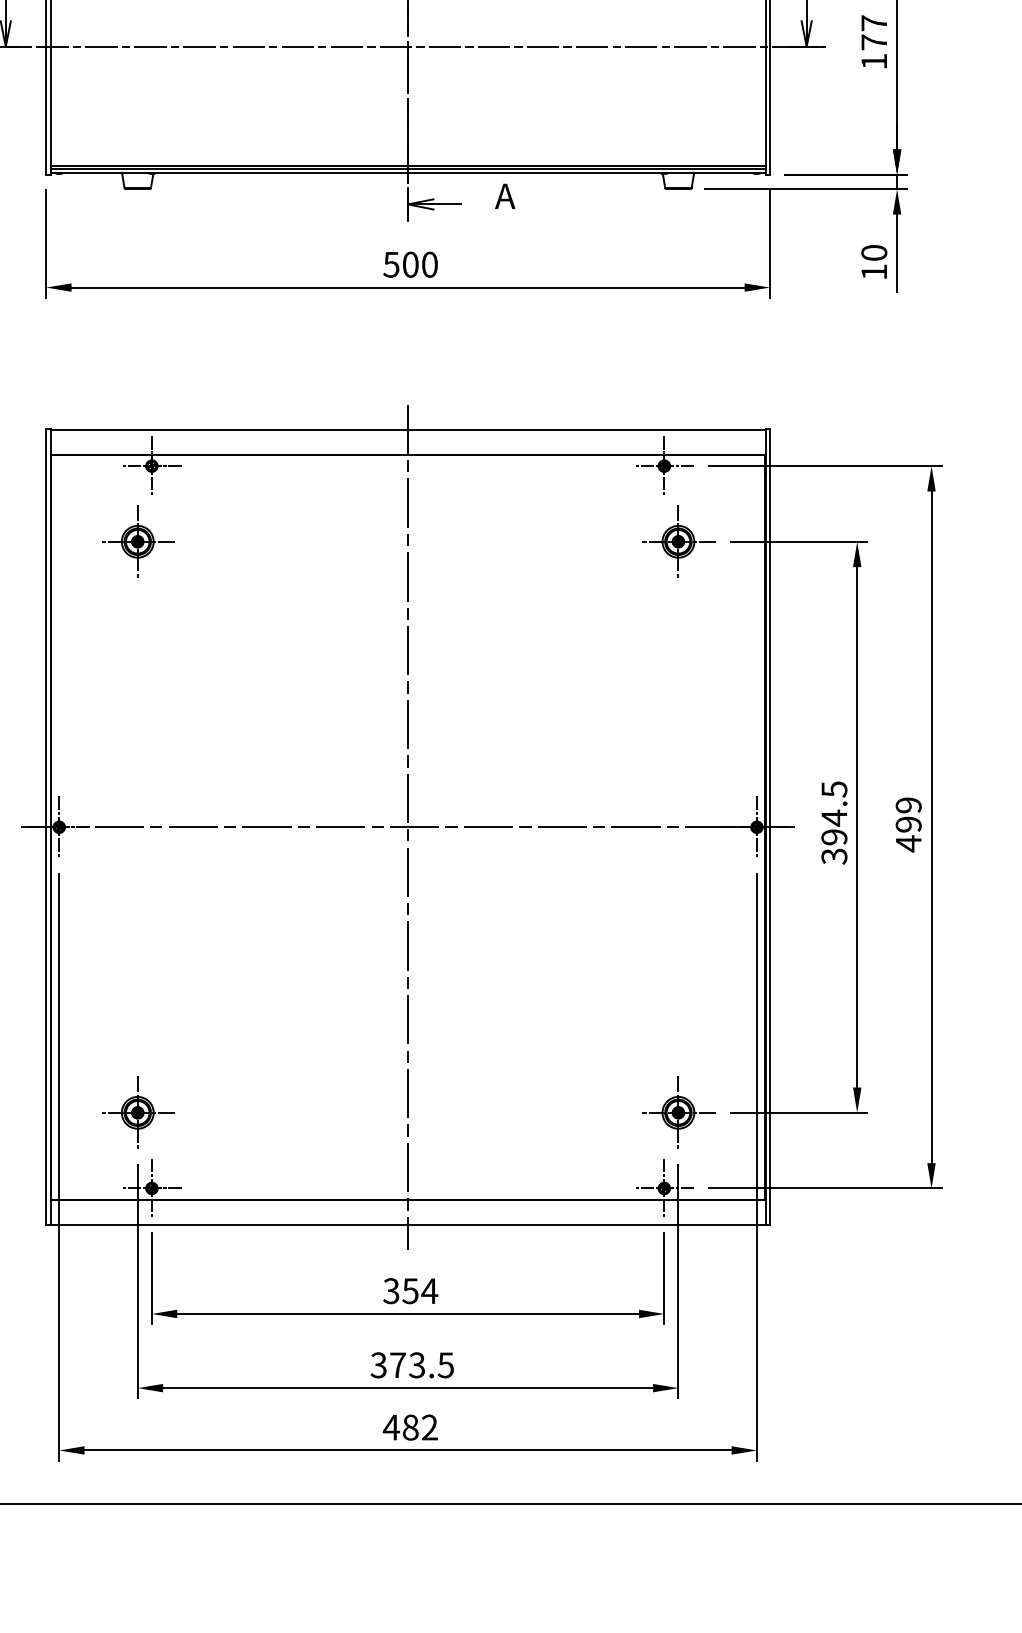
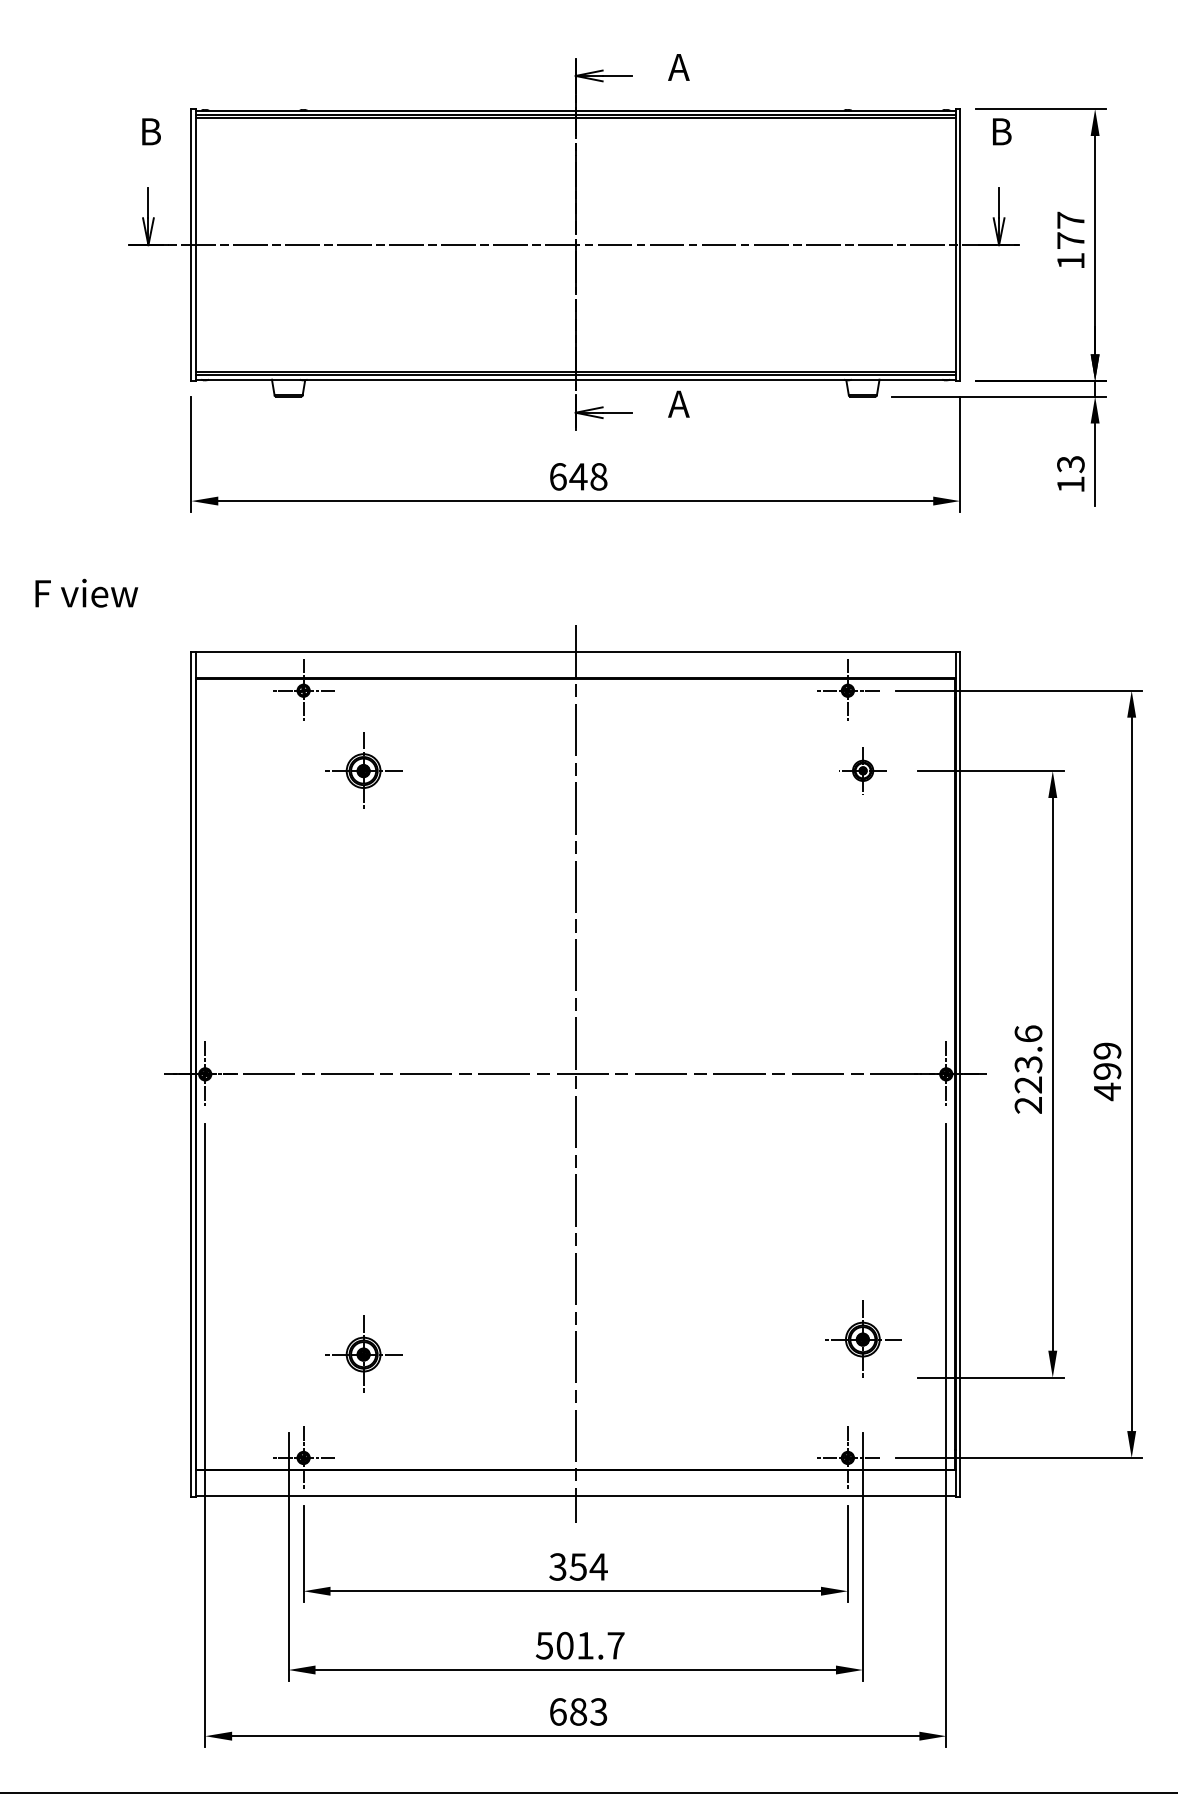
text: (873, 253) -> (1070, 464), 10 -> 13
text: (410, 264) -> (578, 476), 500 -> 648
part: (137, 541) -> (363, 770), moved
part: (679, 541) -> (863, 770), size x0.6
text: (834, 822) -> (1028, 1069), 394.5 -> 223.6
part: (137, 1111) -> (363, 1353), moved
part: (679, 1111) -> (863, 1338), moved
text: (412, 1365) -> (580, 1645), 373.5 -> 501.7
text: (409, 1427) -> (577, 1711), 482 -> 683

